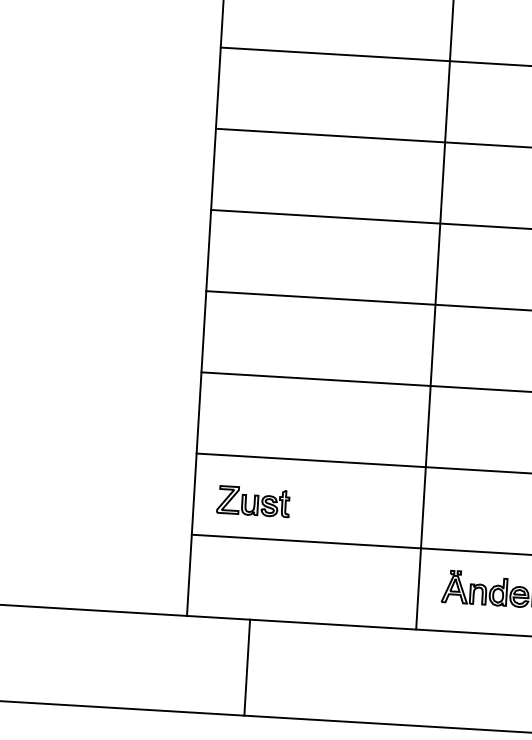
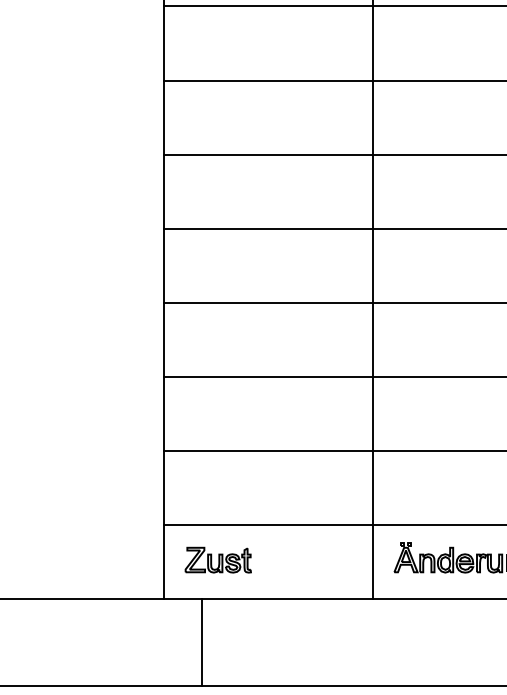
part: (252, 500) -> (217, 559), moved
line: (247, 667) -> (202, 642), moved

